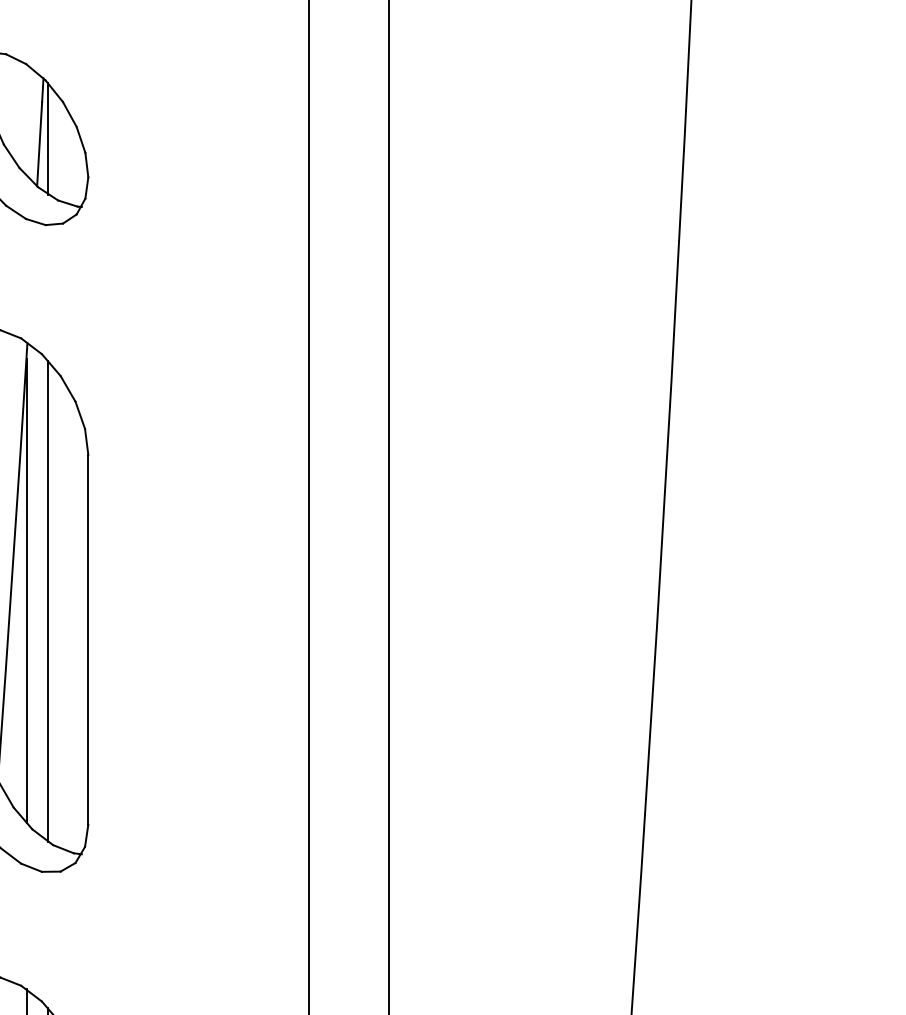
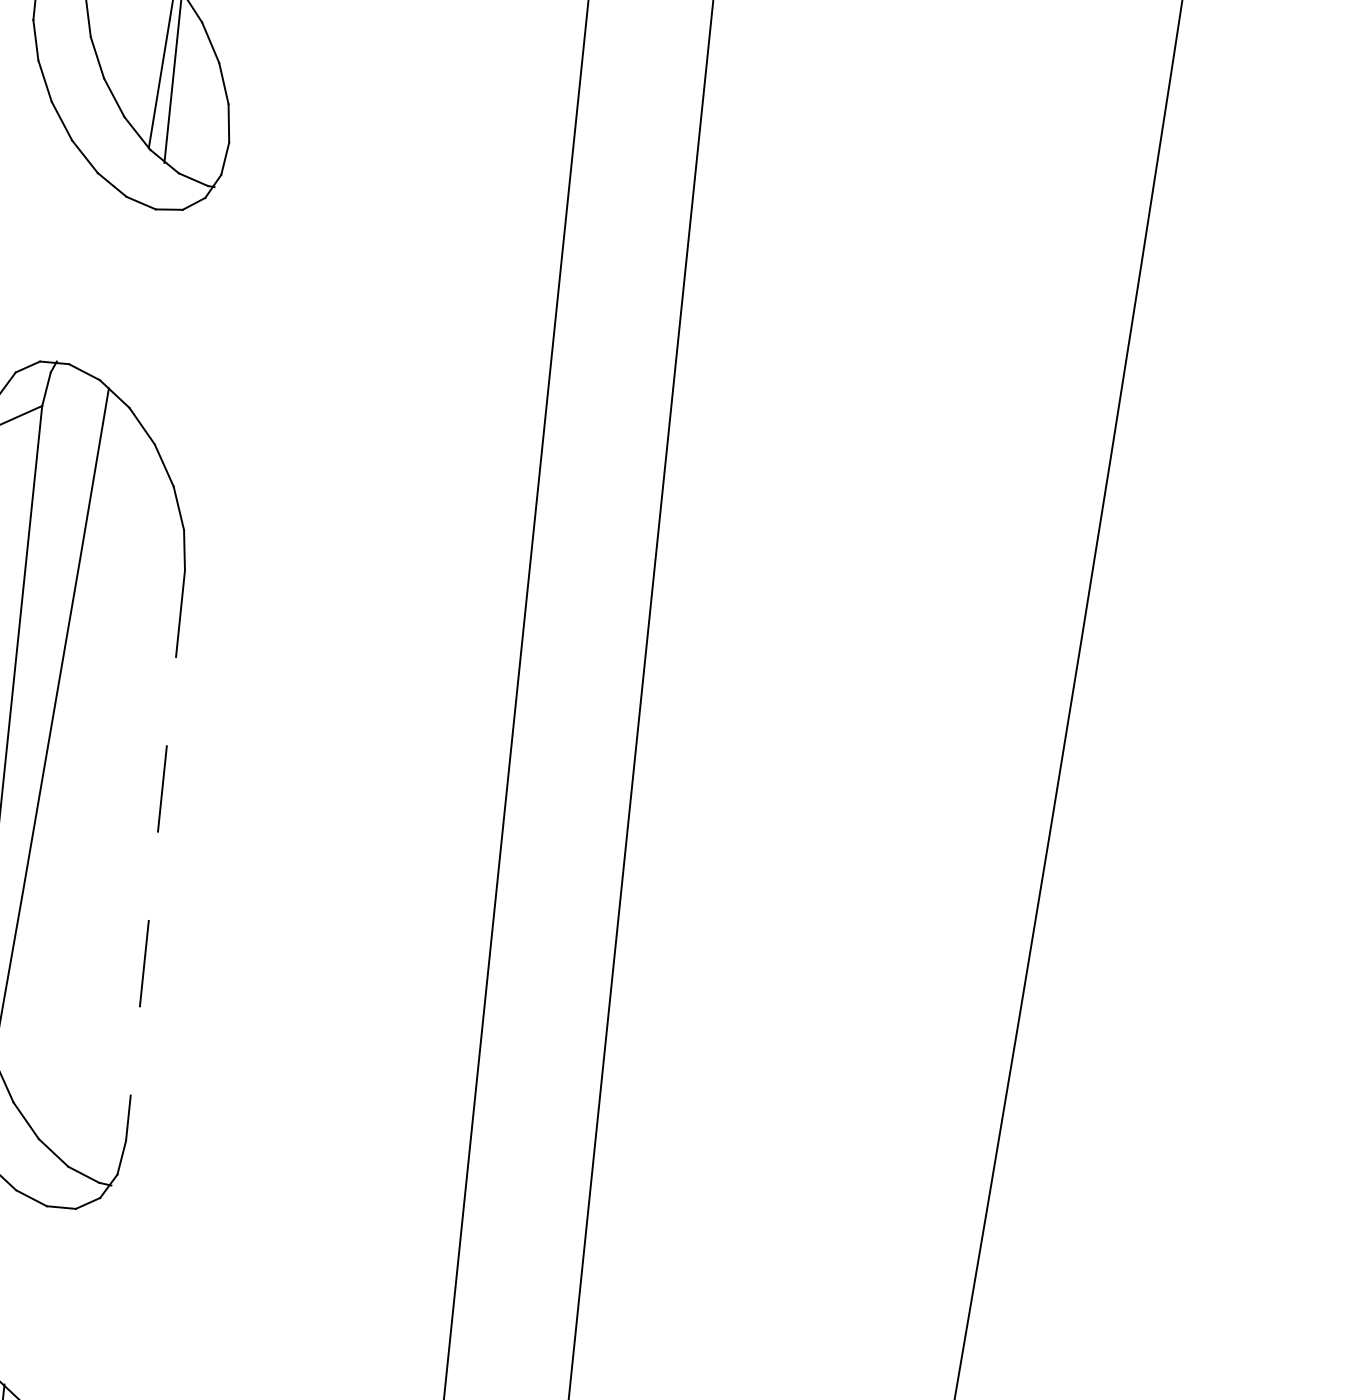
line: (26, 591) -> (67, 771), removed
line: (48, 601) -> (100, 790), removed
line: (88, 639) -> (155, 855), solid -> dashed

